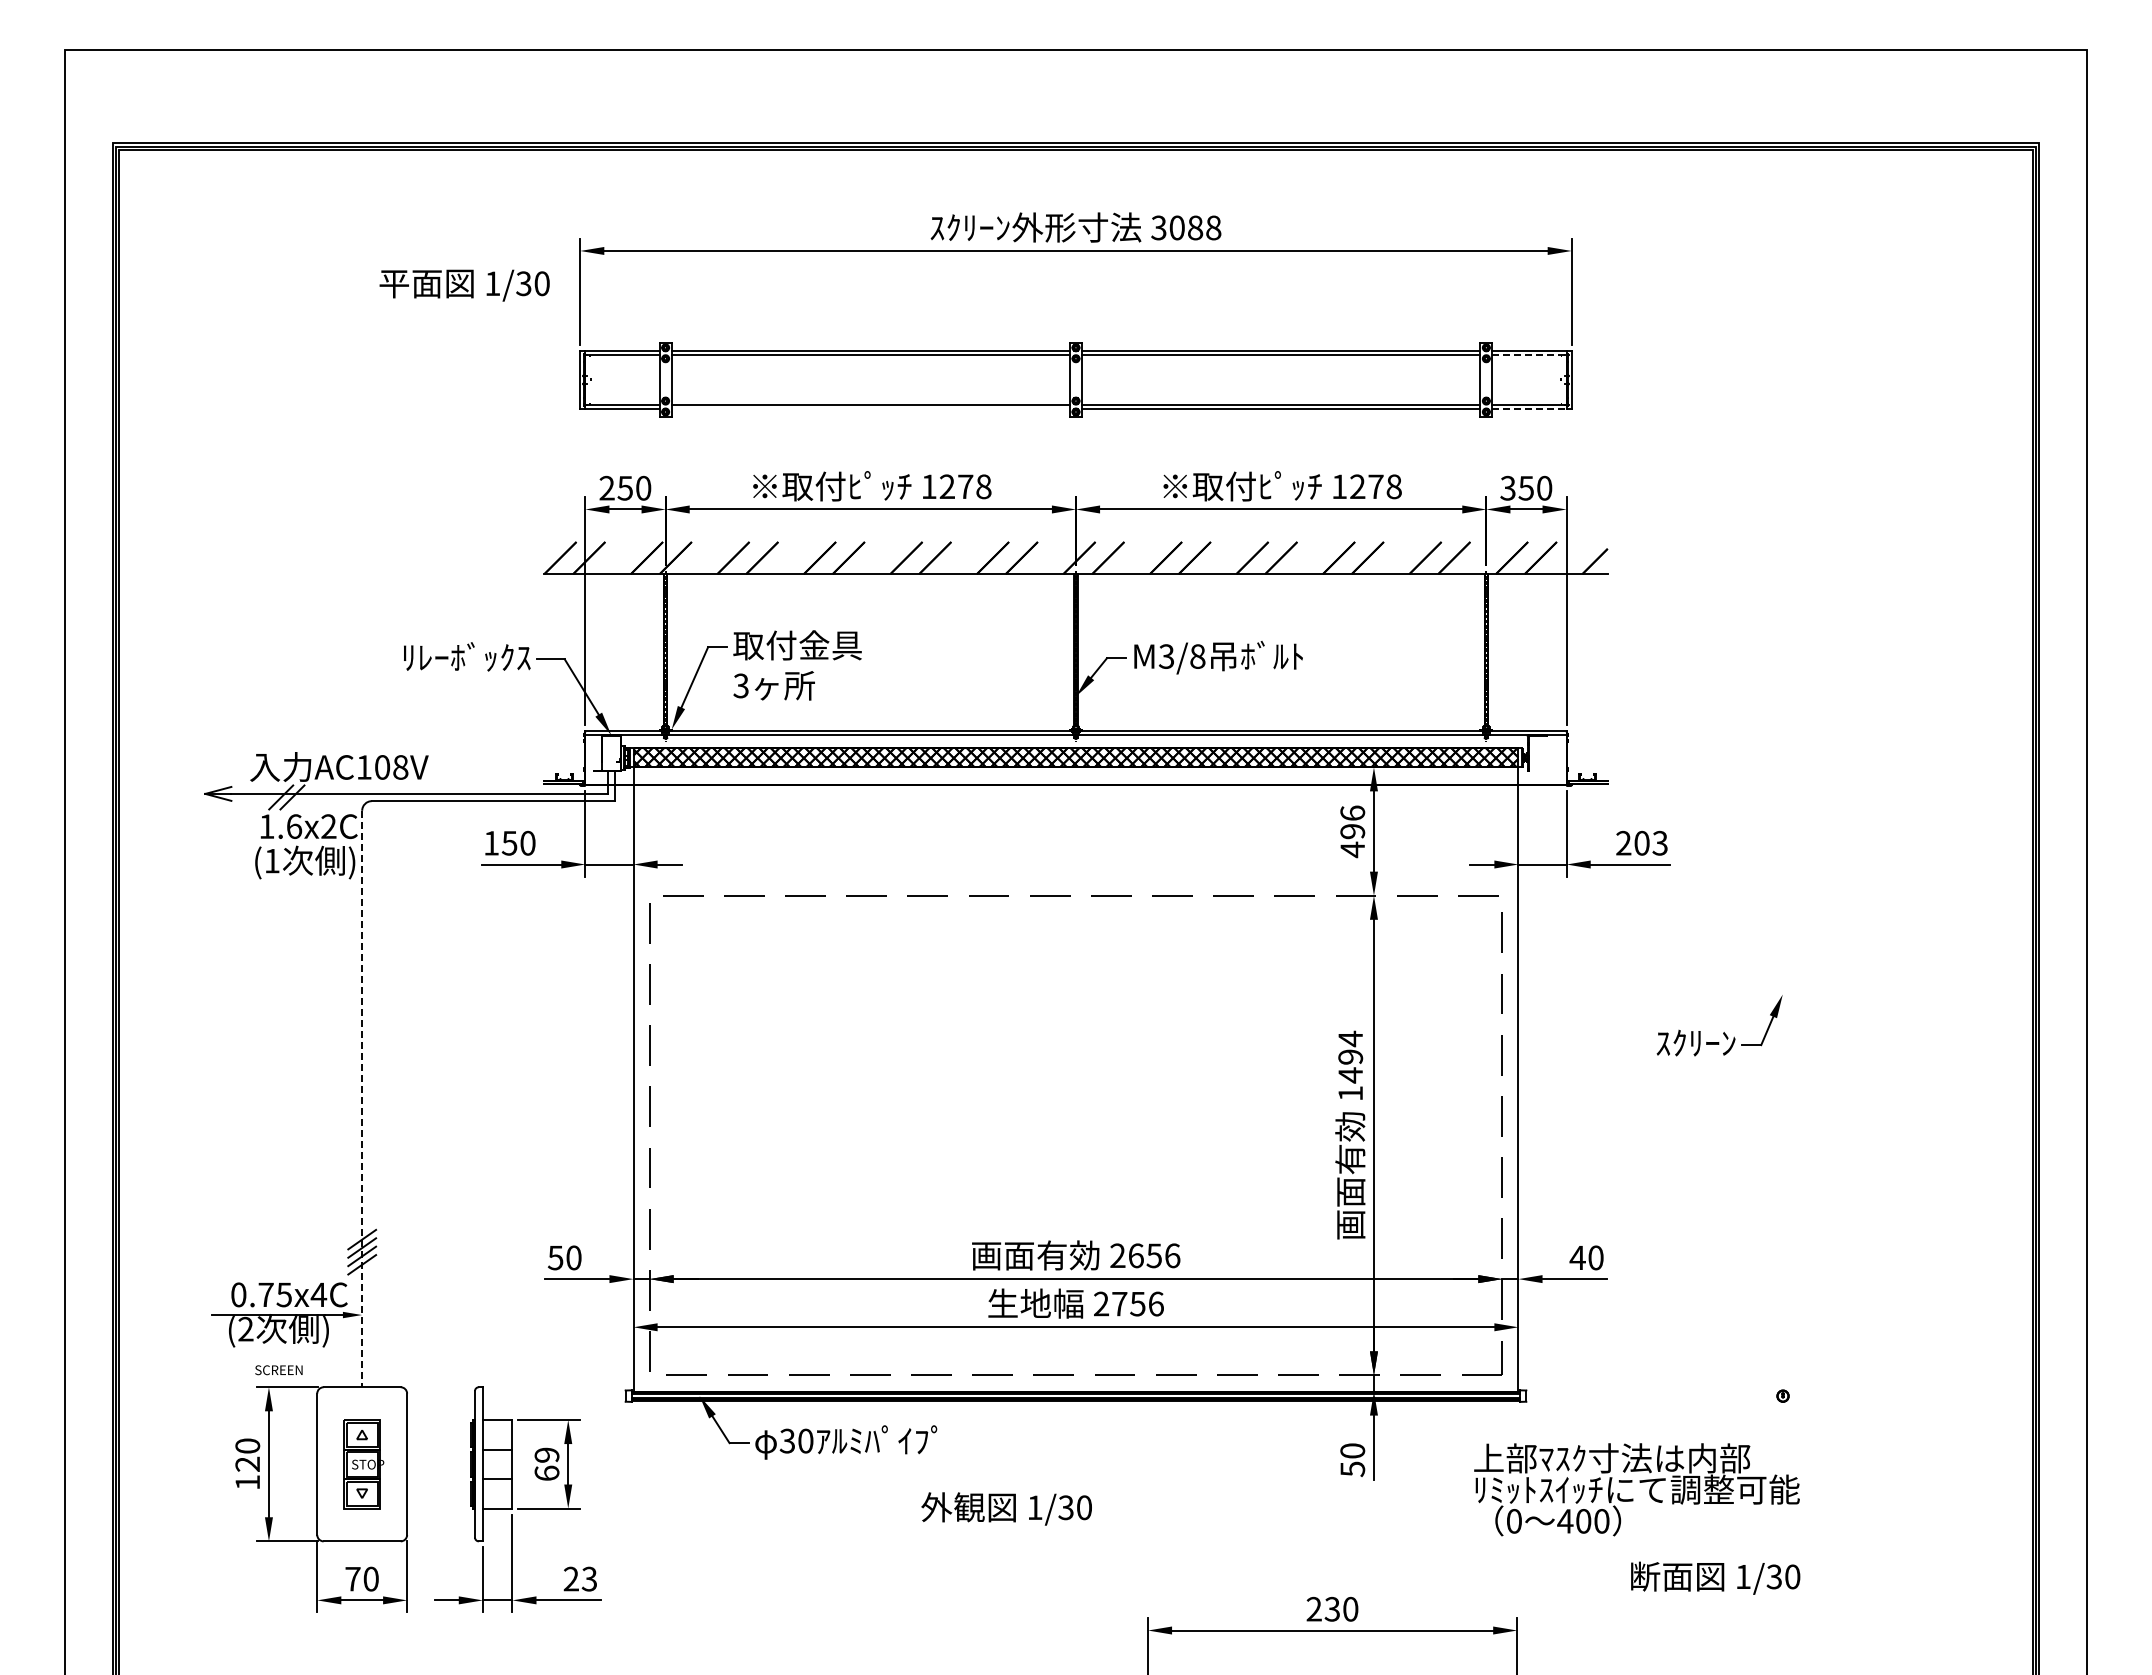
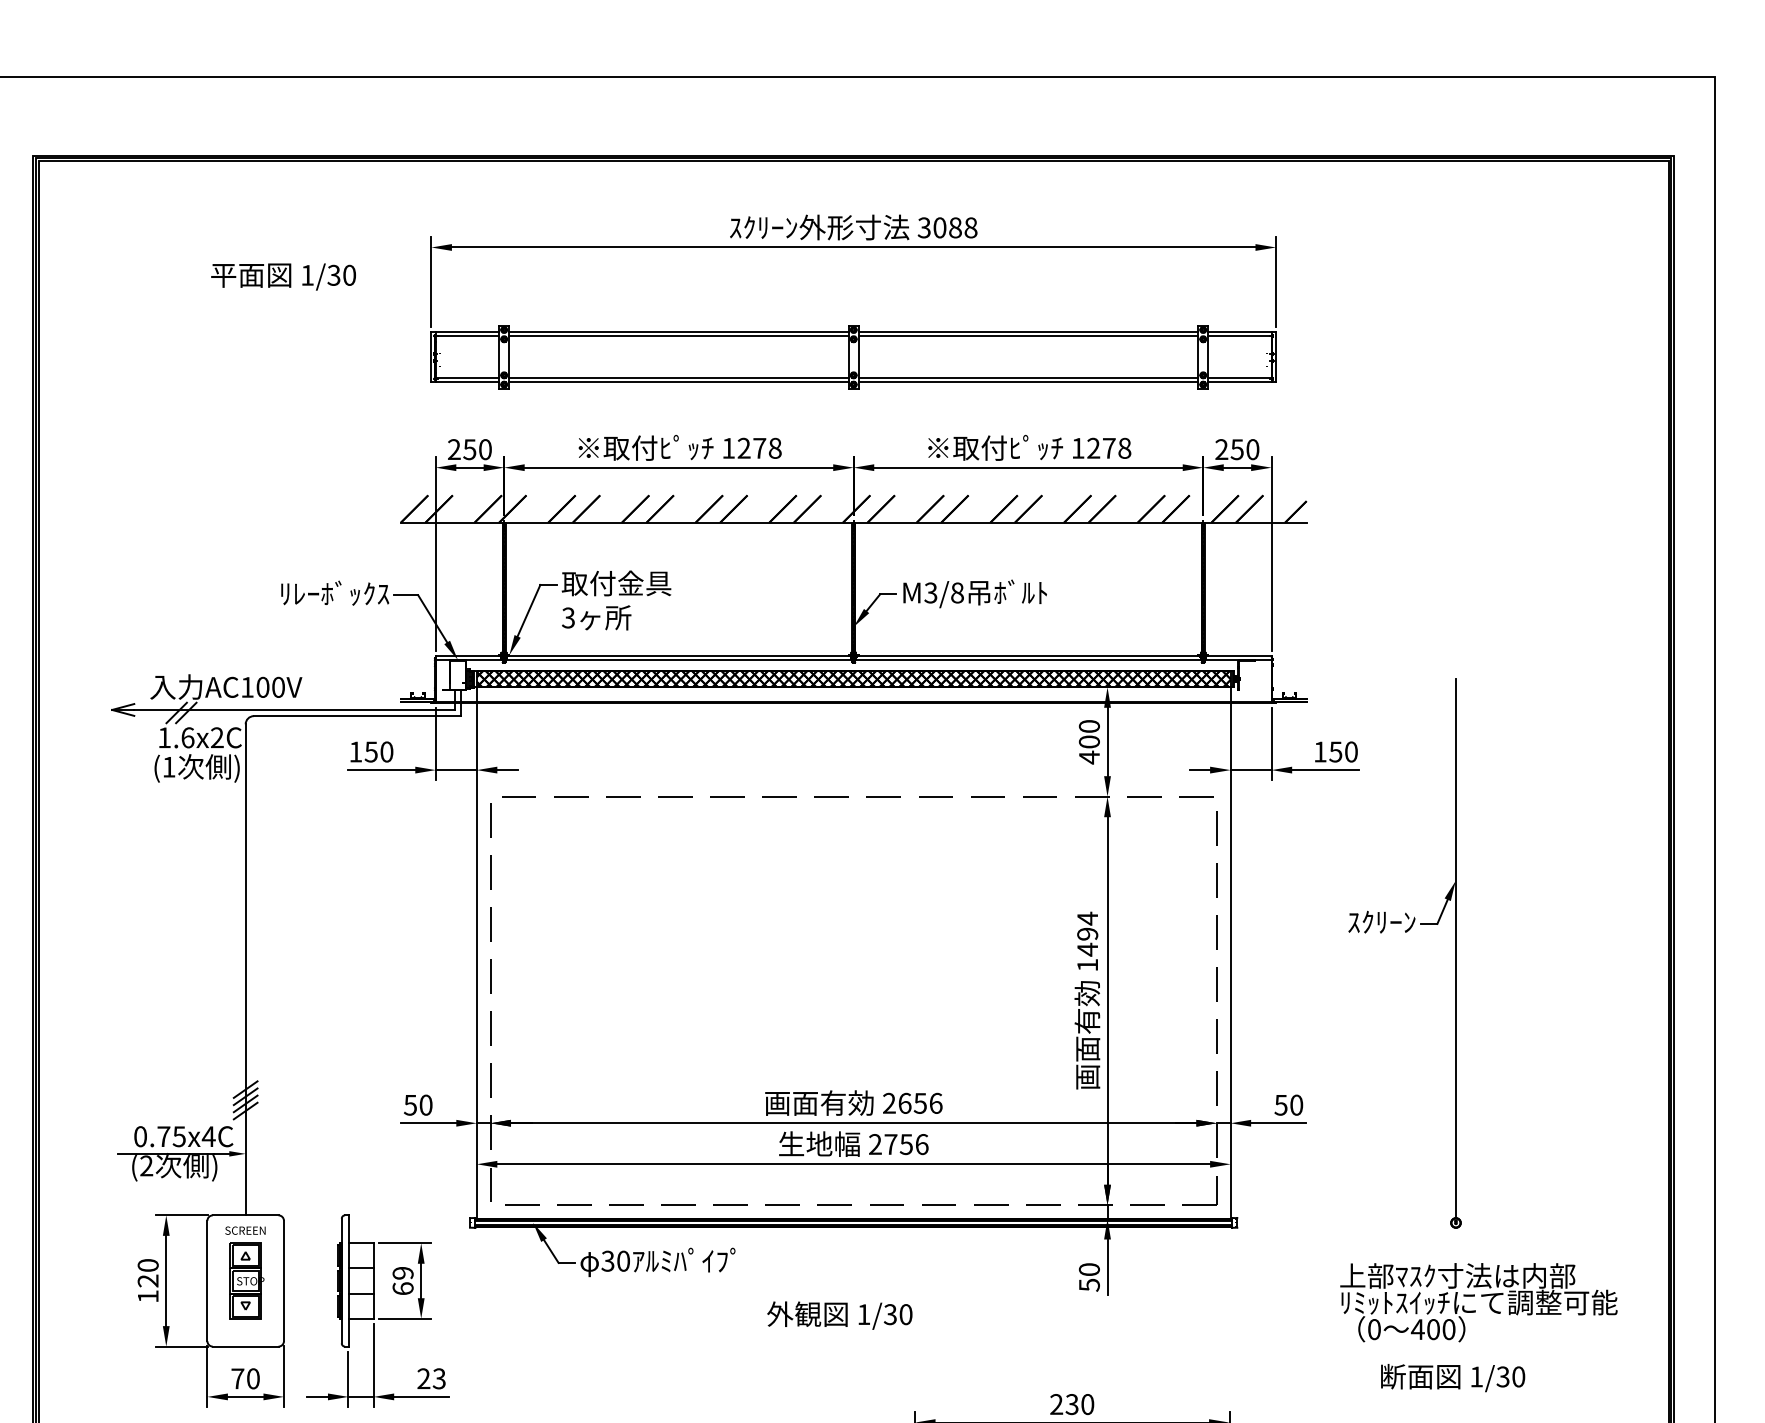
text: (464, 285) -> (283, 276), moved
line: (1530, 355) -> (1240, 336), dashed -> solid
line: (870, 409) -> (678, 382), added
line: (1530, 409) -> (1240, 382), dashed -> solid
text: (1507, 488) -> (1221, 449), 350 -> 250
text: (400, 767) -> (278, 687), AC108V -> AC100V
text: (1352, 822) -> (1089, 734), 496 -> 400
text: (1641, 842) -> (1335, 751), 203 -> 150
line: (1783, 1073) -> (1456, 948), added
line: (362, 1099) -> (245, 970), dashed -> solid
text: (1577, 1258) -> (1280, 1105), 40 -> 50
text: (278, 1370) -> (245, 1230), moved
text: (1636, 1489) -> (1478, 1302), moved
text: (1006, 1508) -> (839, 1315), moved
text: (1715, 1577) -> (1452, 1377), moved

